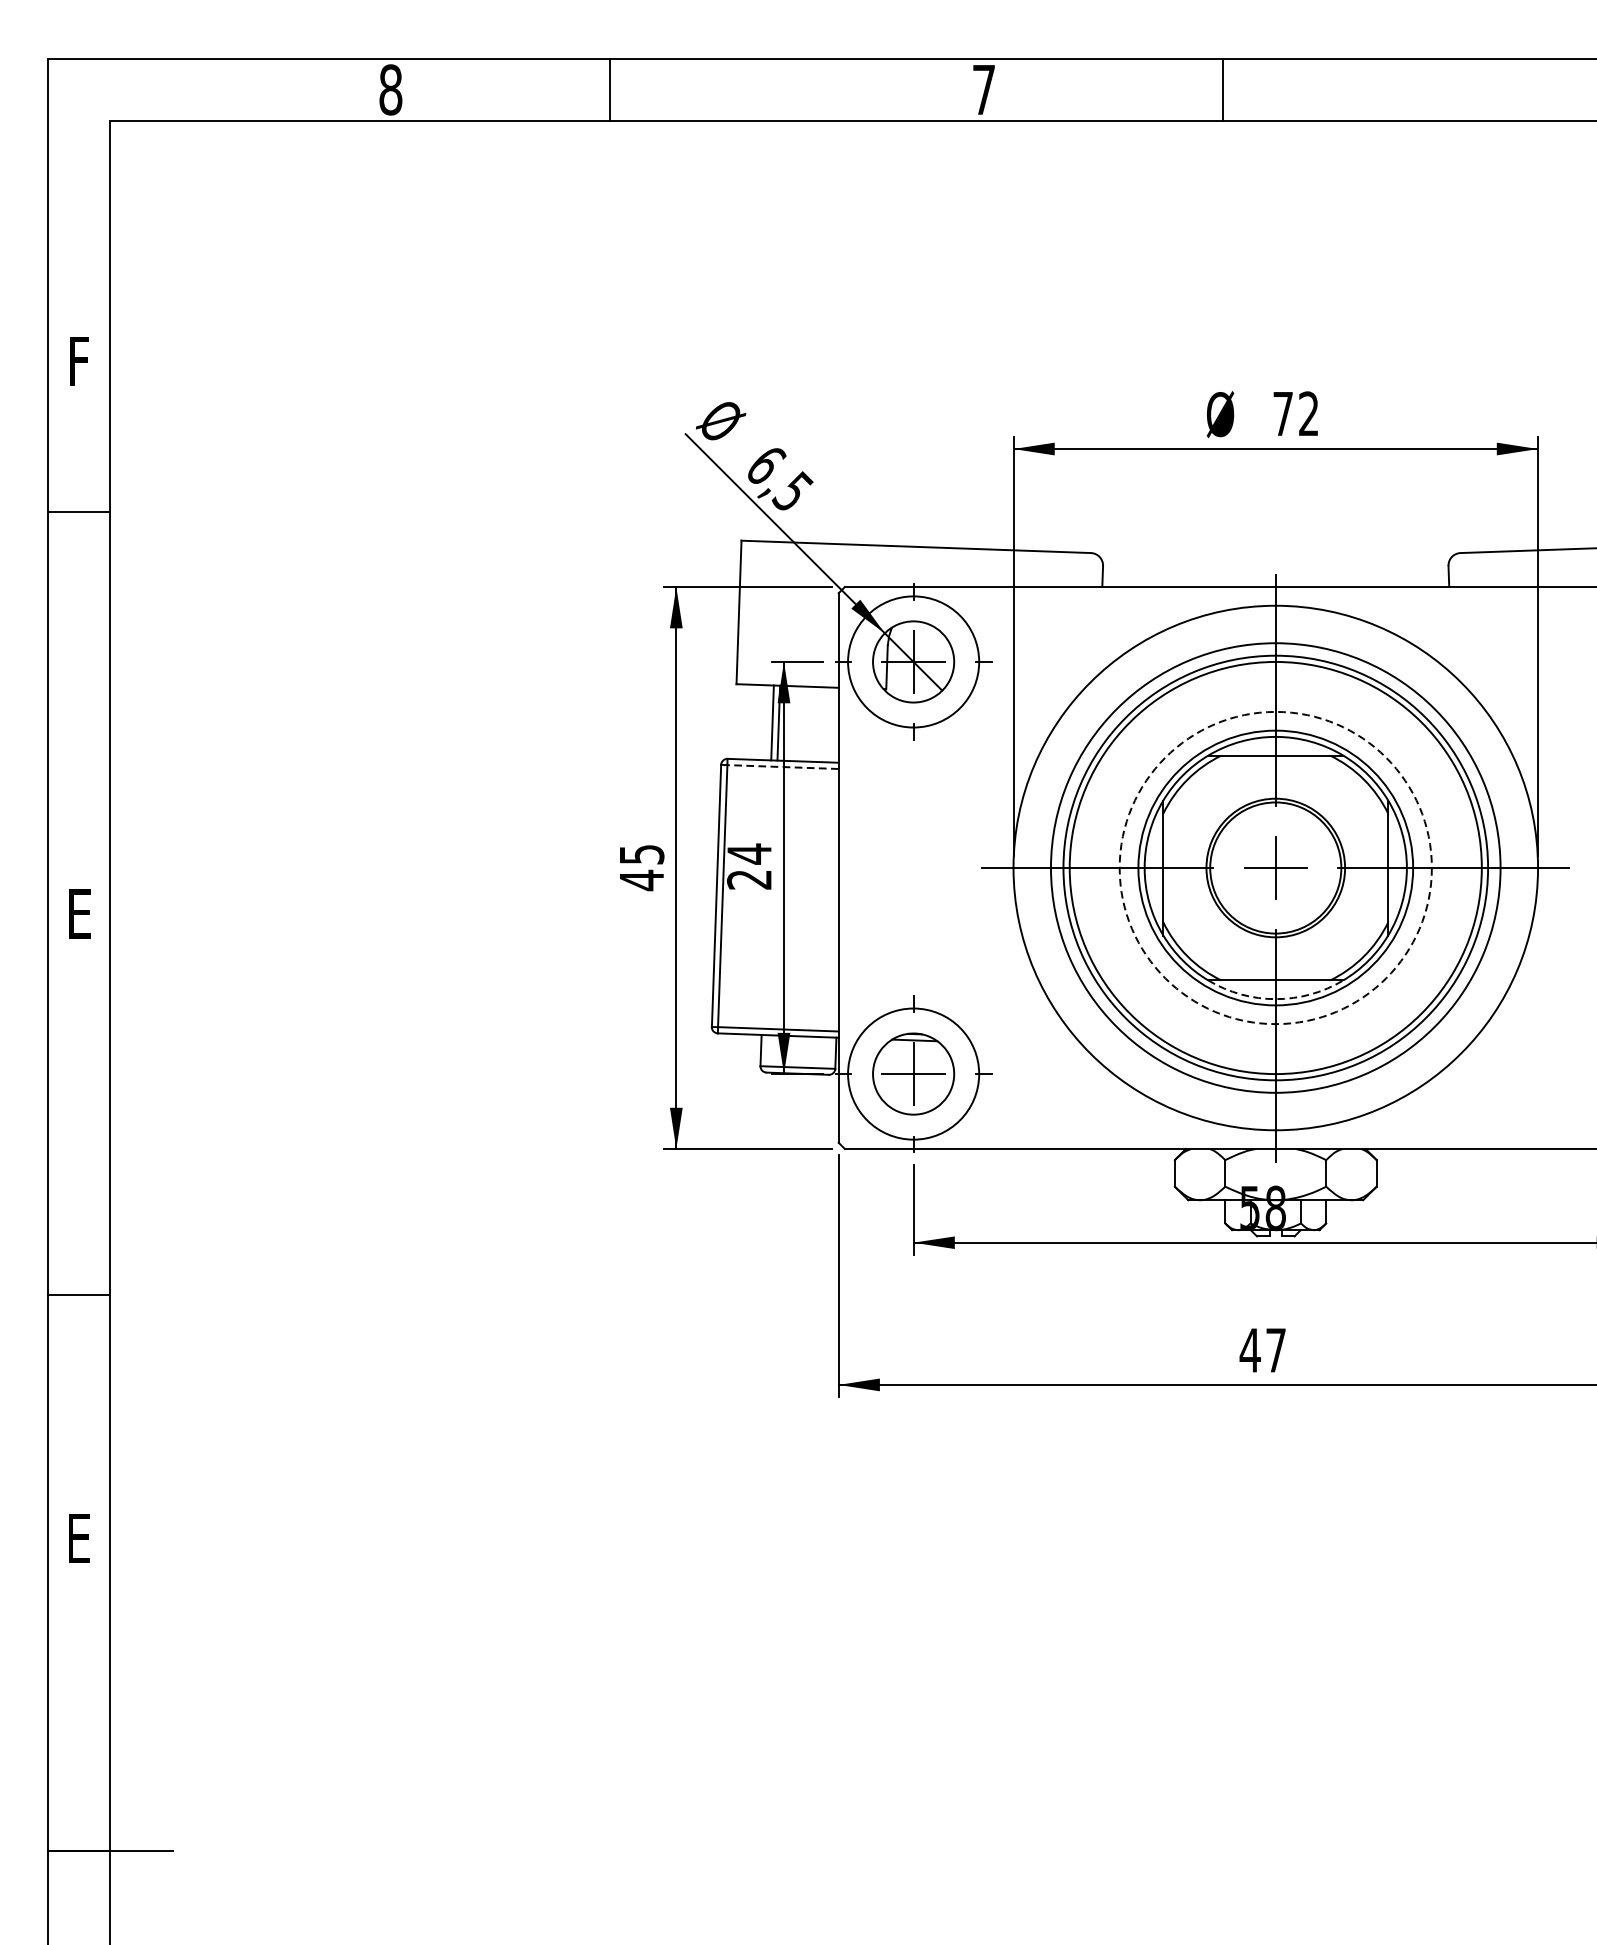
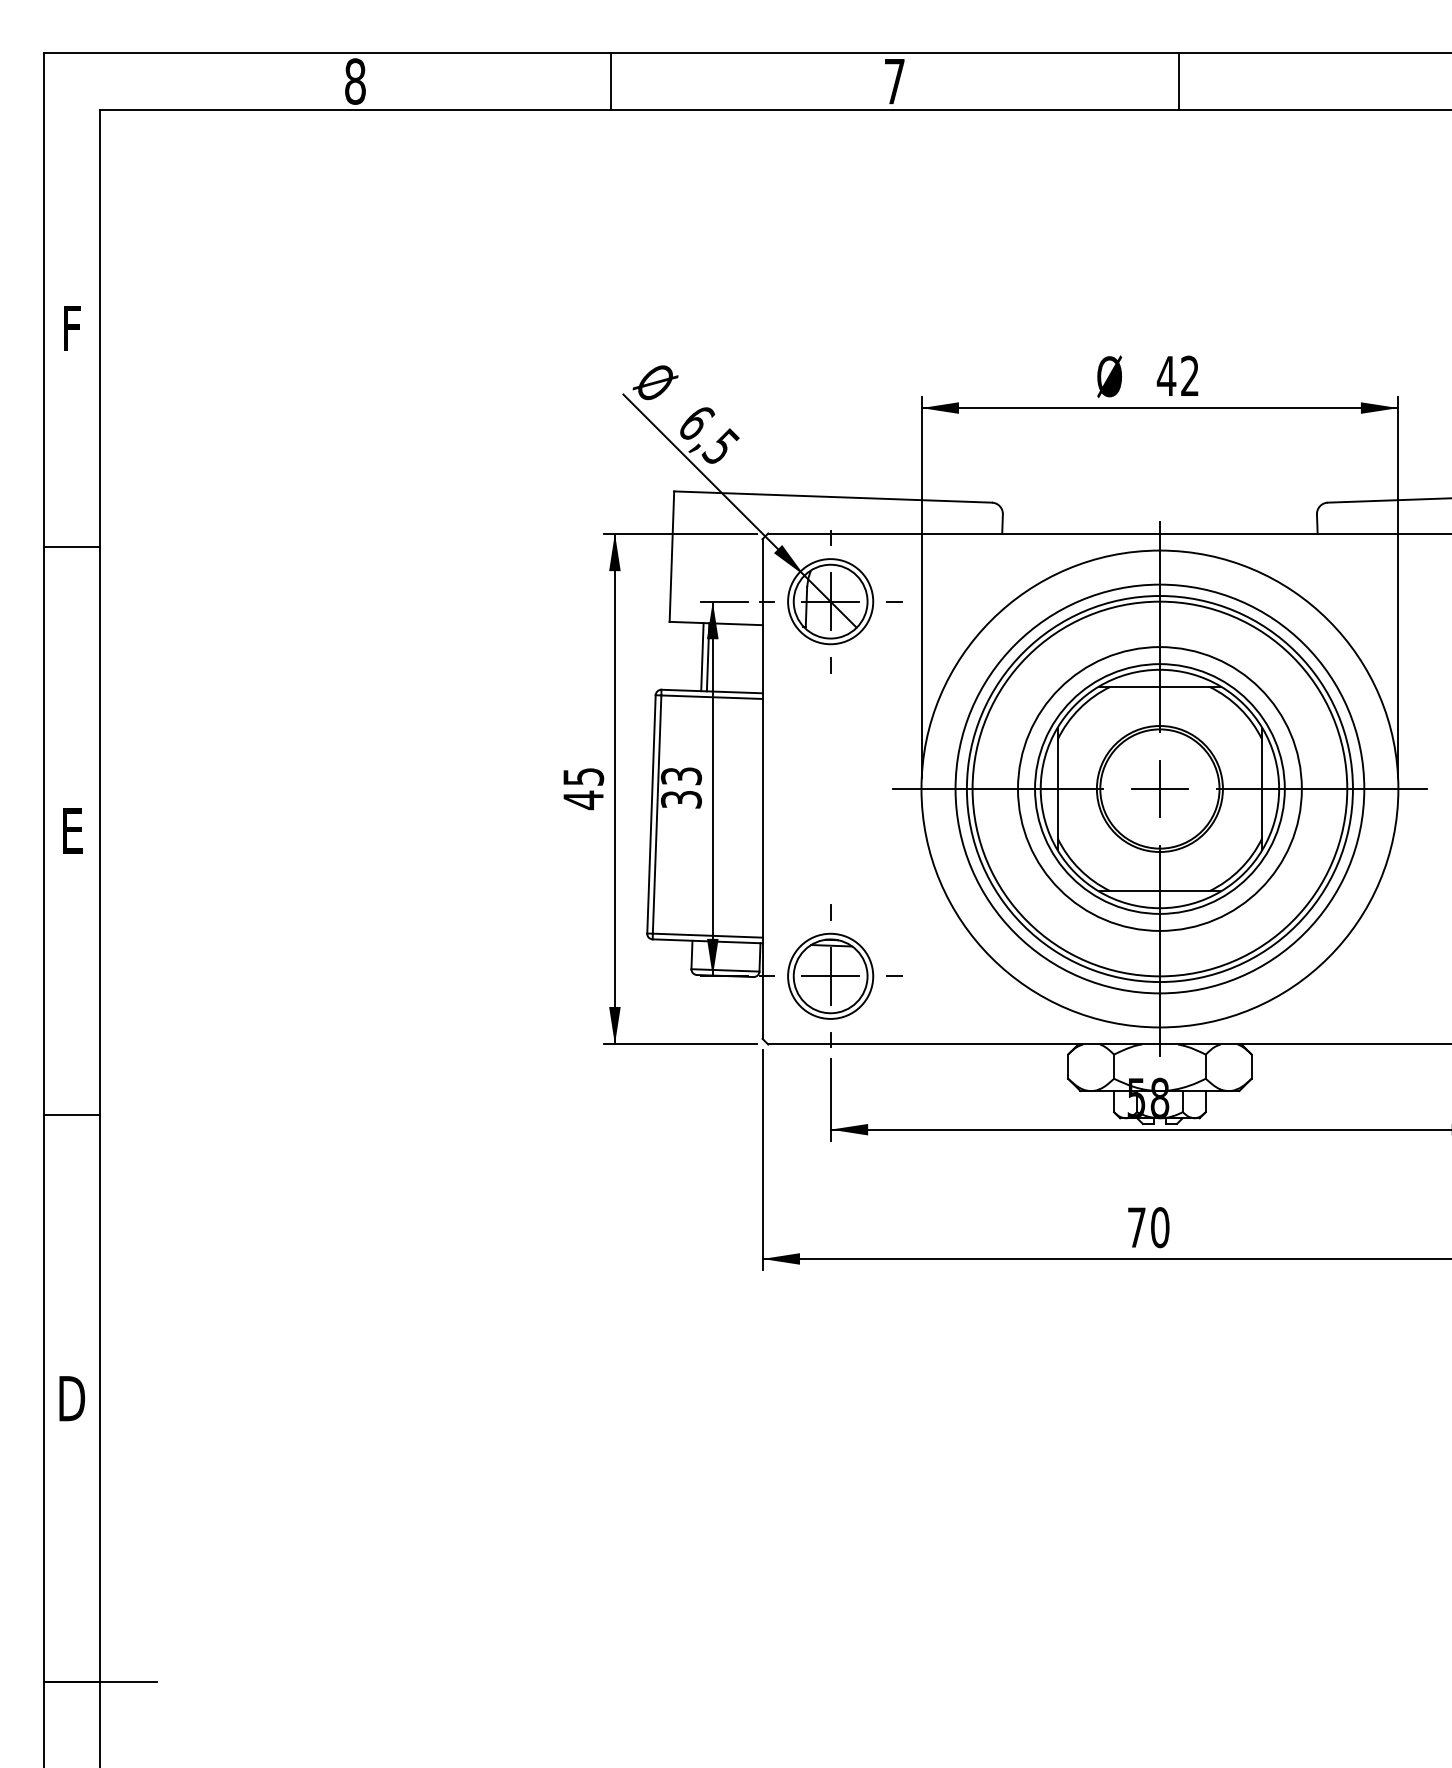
line: (609, 89) -> (611, 81), moved
line: (1223, 89) -> (1179, 81), moved
text: (1283, 413) -> (1166, 375), 72 -> 42
line: (78, 511) -> (71, 546), moved
circle: (913, 661) -> (830, 601), size x0.71
line: (782, 767) -> (711, 697), dashed -> solid
text: (749, 866) -> (681, 787), 24 -> 33
circle: (1275, 867) -> (1159, 788), dashed -> solid
arc: (1275, 999) -> (1159, 908), dashed -> solid
circle: (913, 1073) -> (830, 975), size x0.71
line: (78, 1295) -> (71, 1114), moved
text: (1263, 1350) -> (1148, 1227), 47 -> 70
text: (79, 1538) -> (72, 1398), E -> D

